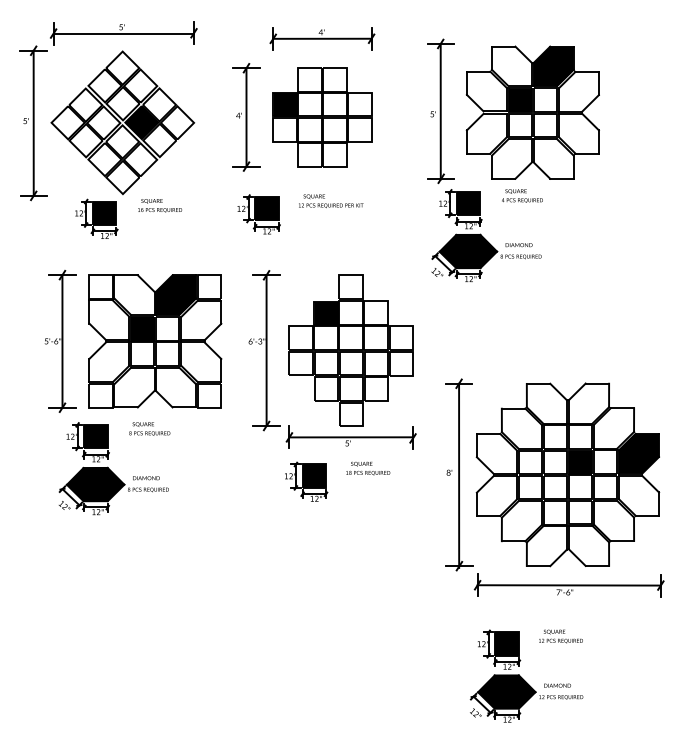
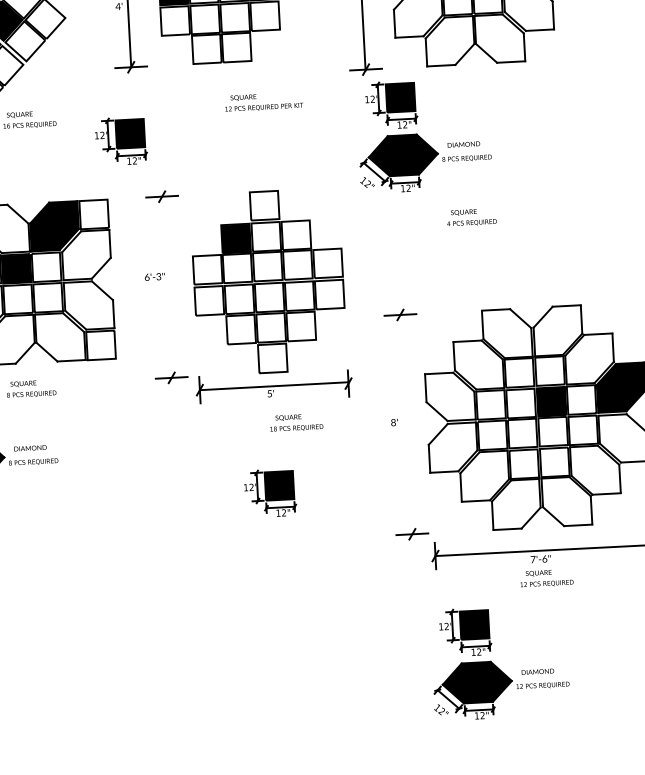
text: (522, 195) -> (471, 216), moved
text: (331, 200) -> (264, 101), moved
part: (258, 214) -> (120, 141), moved
line: (266, 350) -> (166, 287), removed
line: (459, 475) -> (406, 425), removed
part: (306, 481) -> (270, 492), moved
text: (560, 636) -> (546, 578), moved

